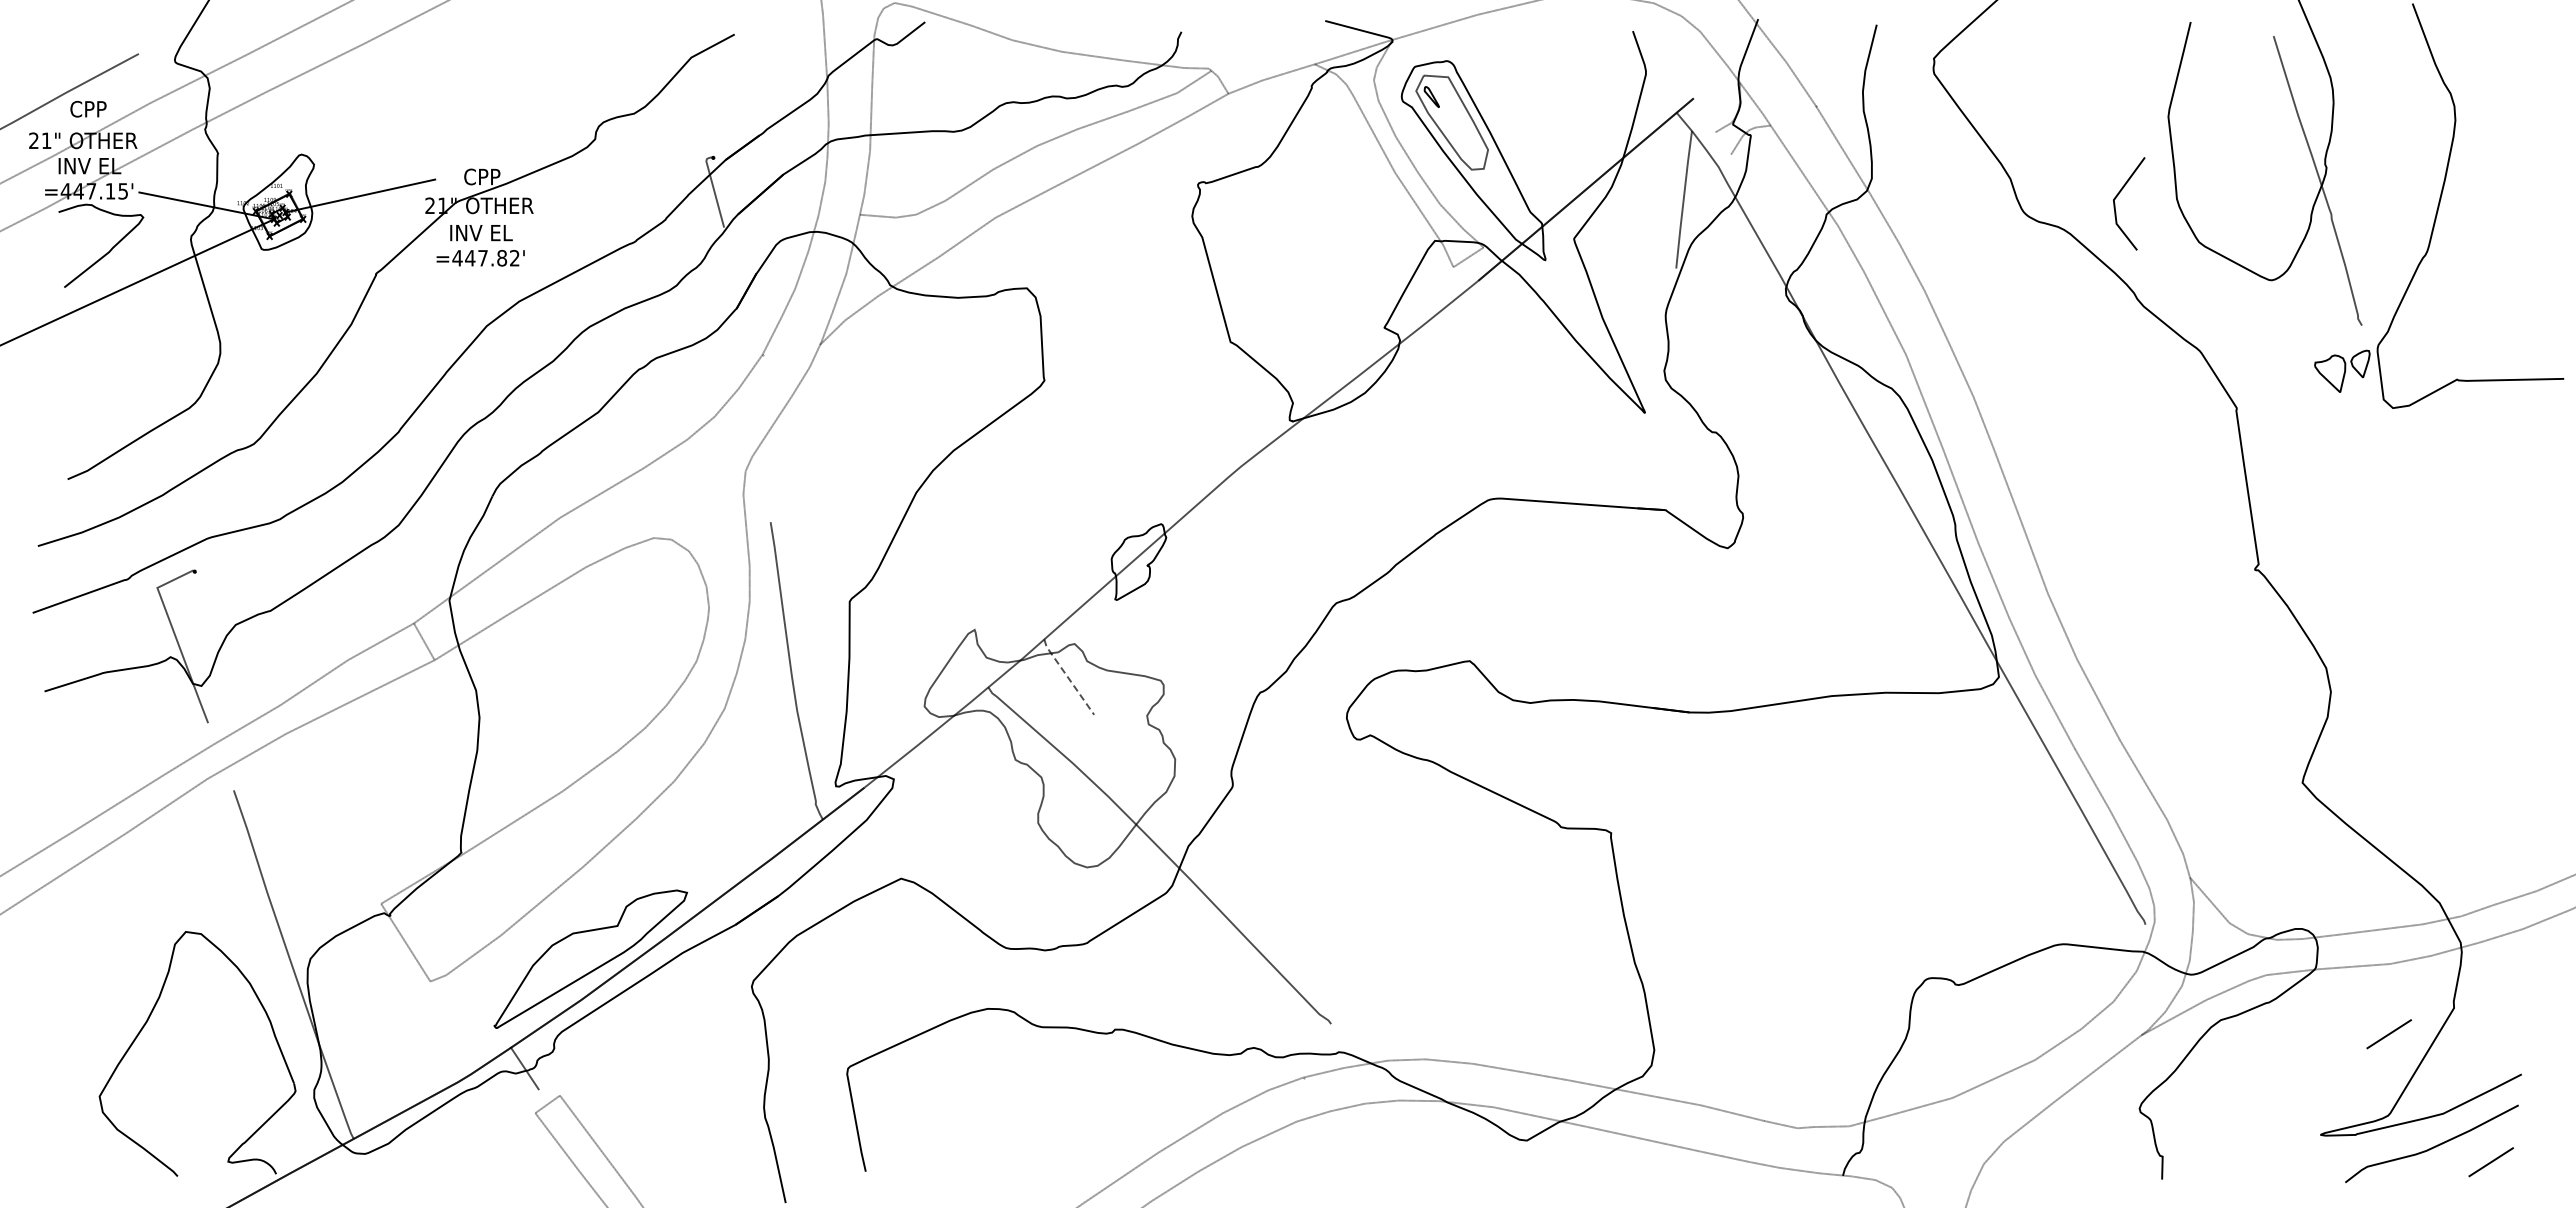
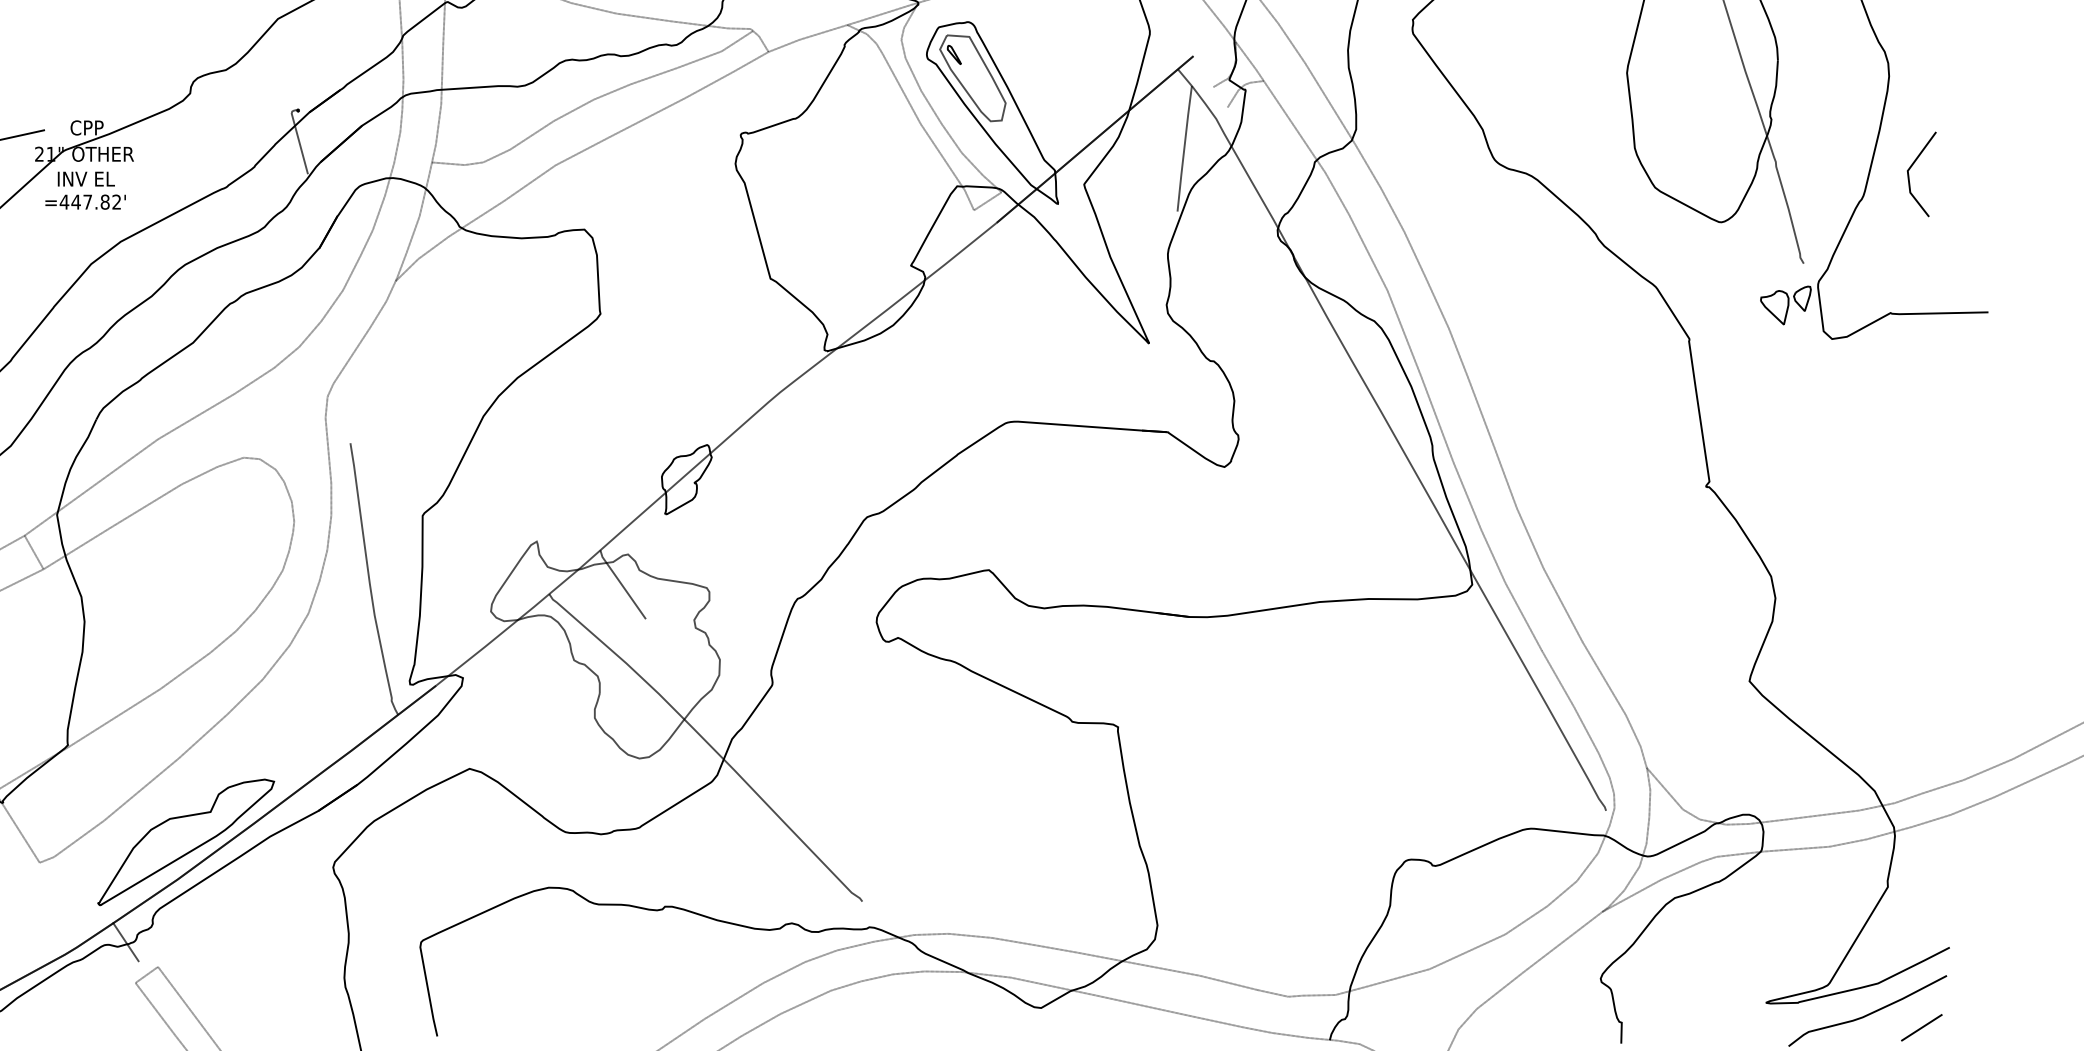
line: (2119, 194) -> (1912, 165), moved
line: (1068, 677) -> (622, 585), dashed -> solid
line: (2388, 1034) -> (1828, 911), removed

